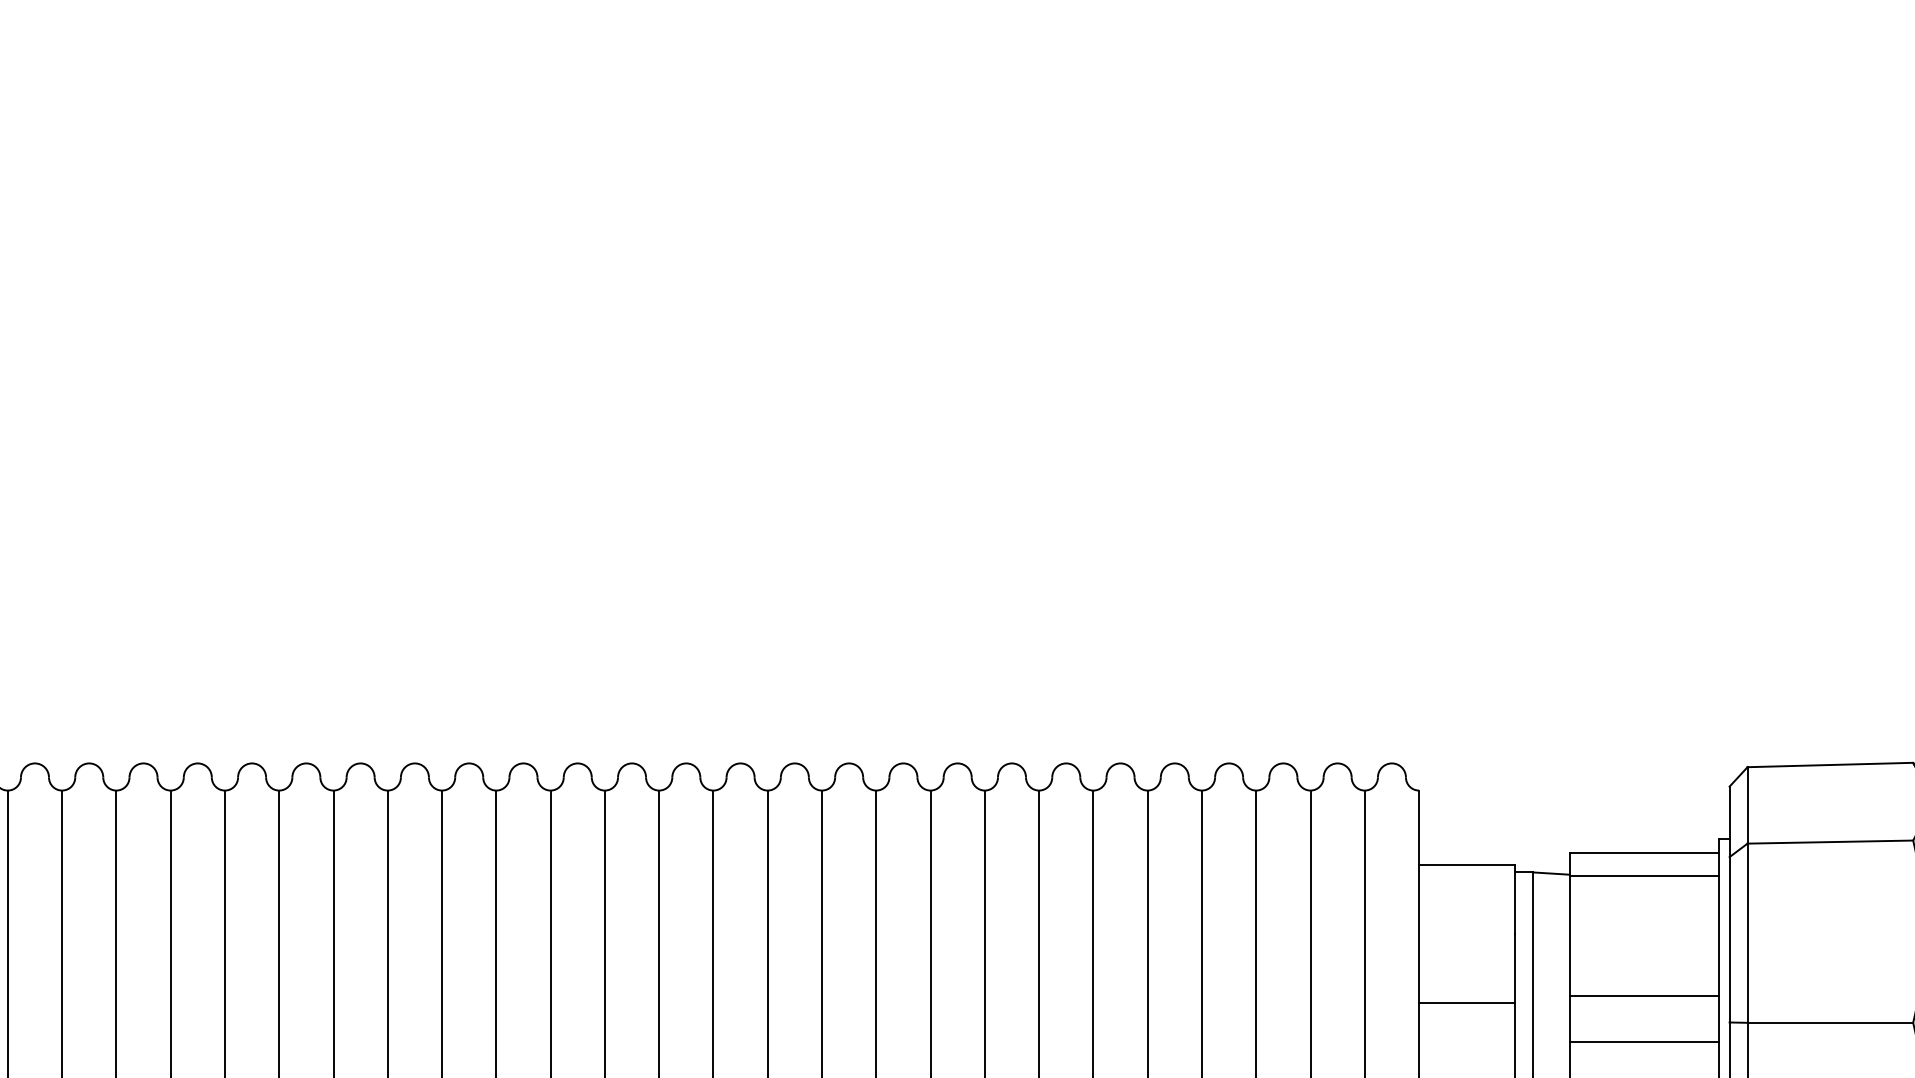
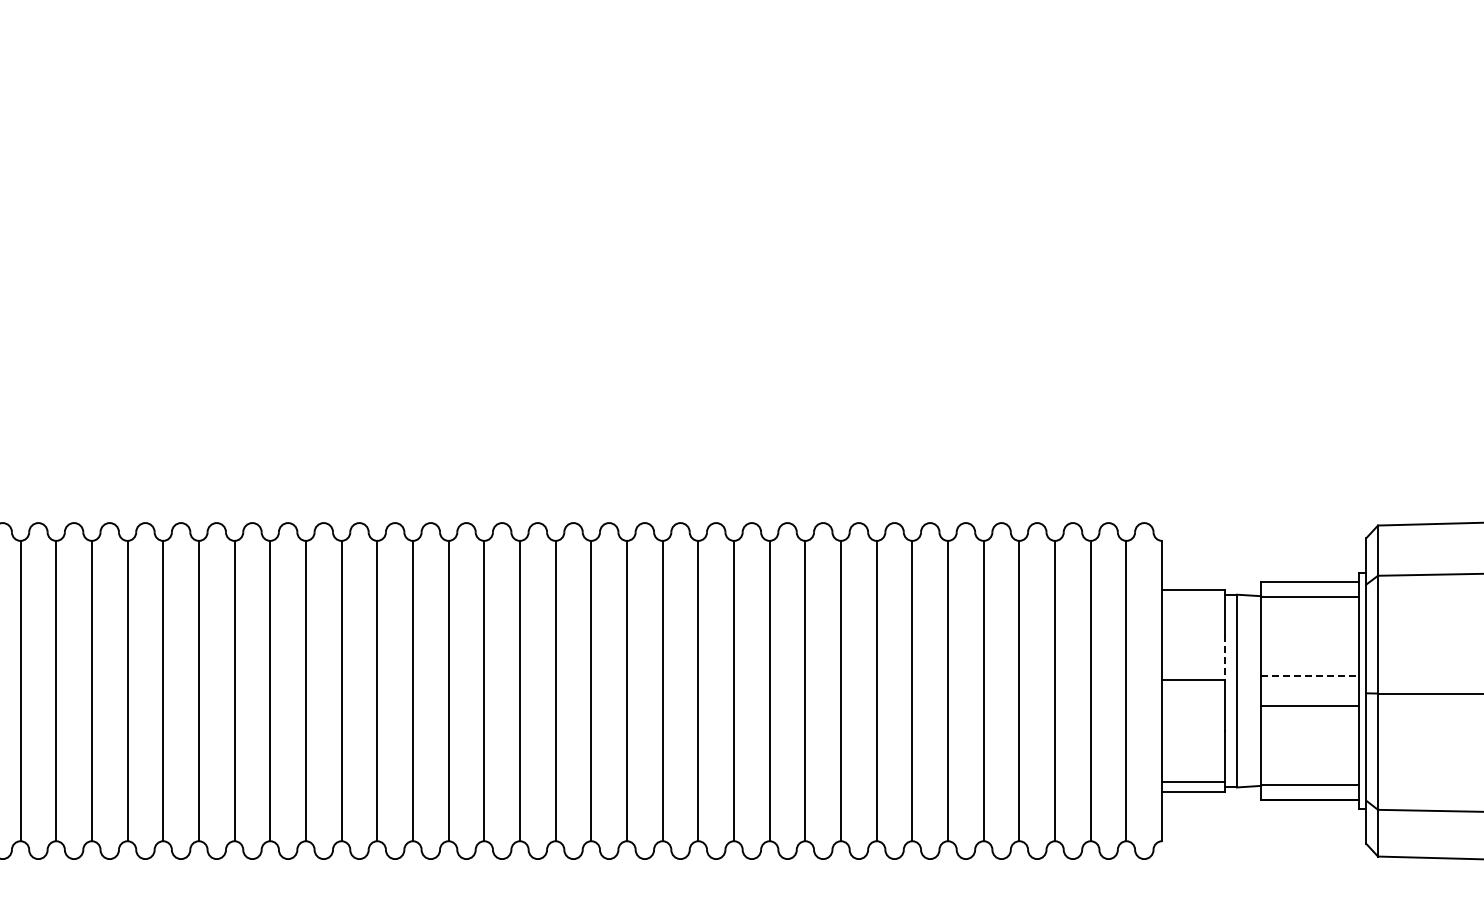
line: (1515, 967) -> (1225, 657), solid -> dashed
line: (1644, 996) -> (1310, 676), solid -> dashed

